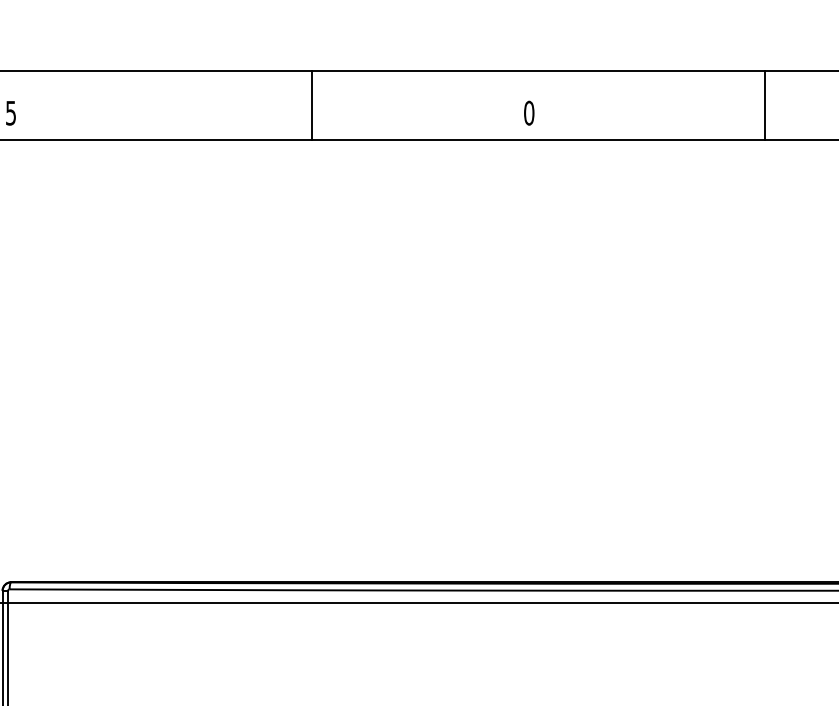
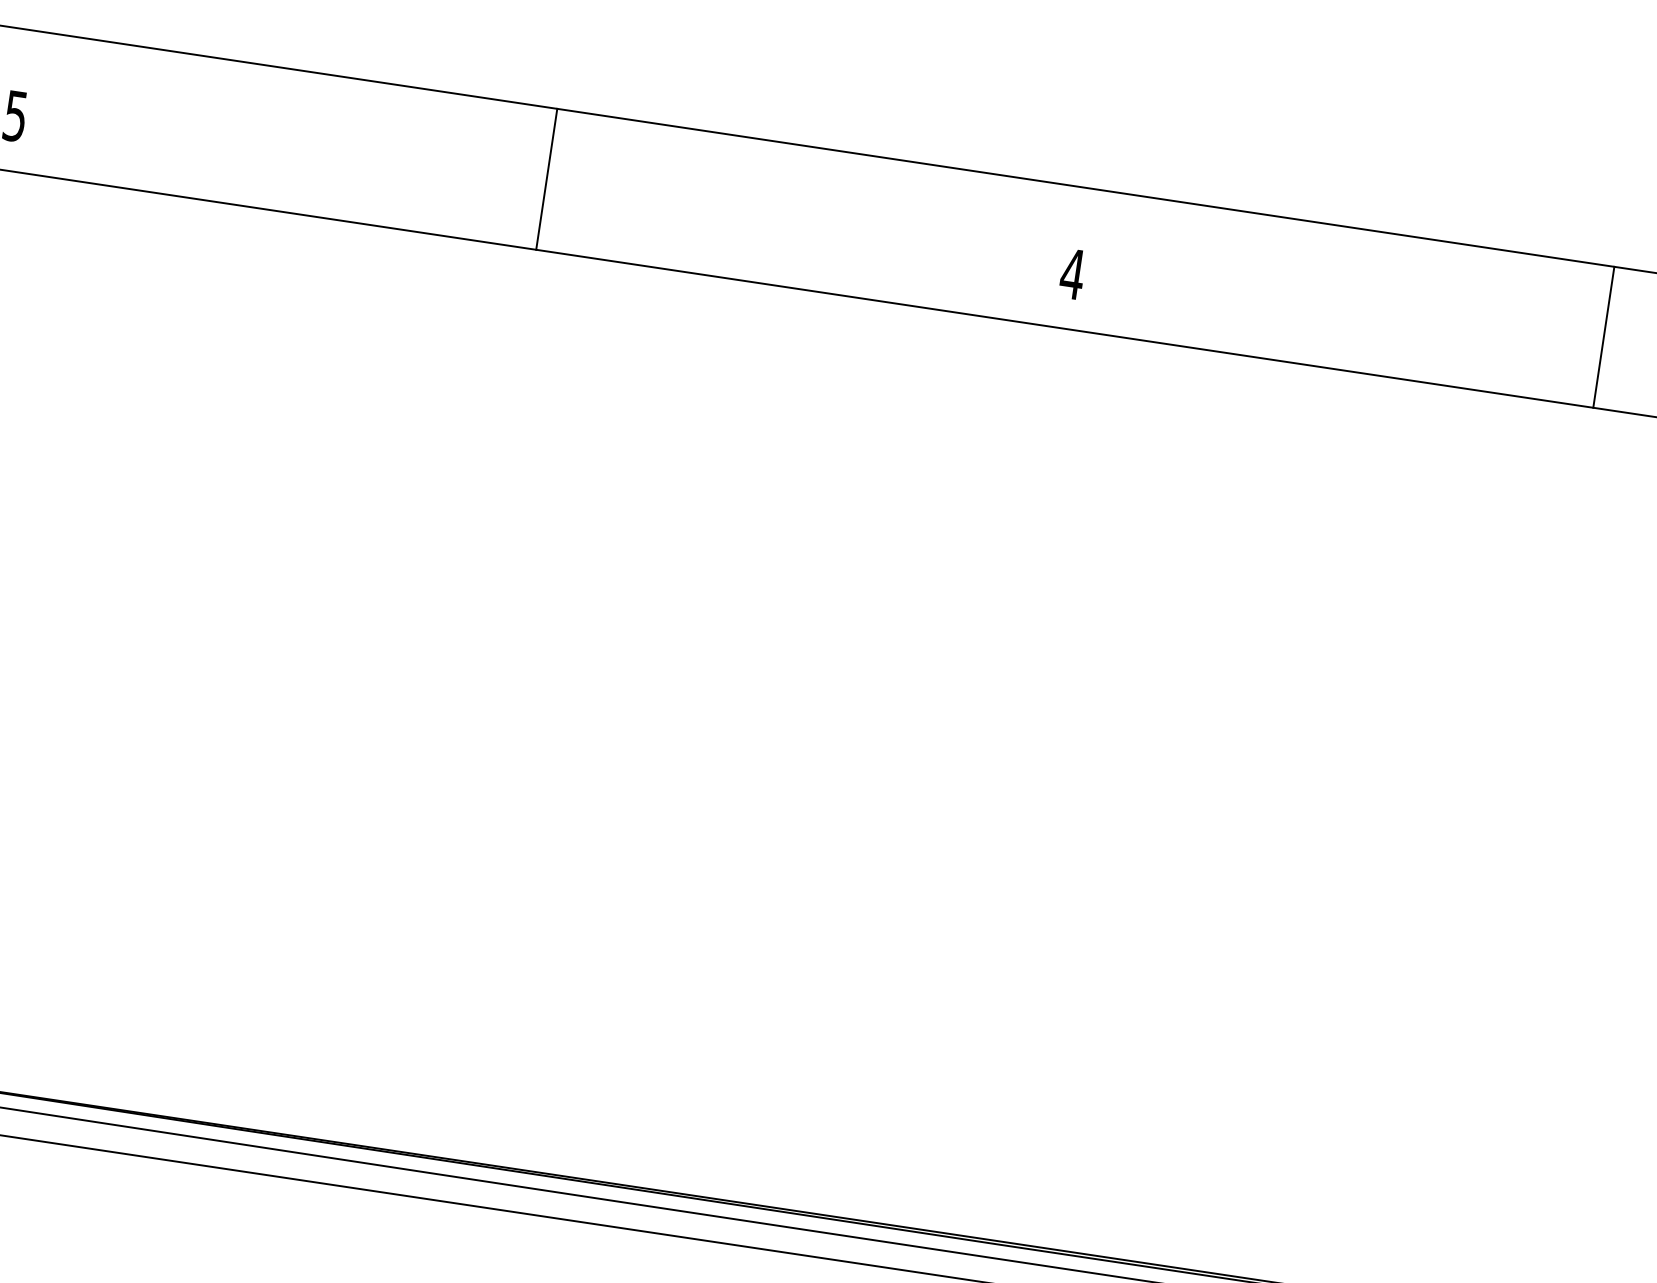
line: (312, 104) -> (547, 177), moved
line: (765, 104) -> (1604, 335), moved
text: (528, 112) -> (1071, 272), 0 -> 4

